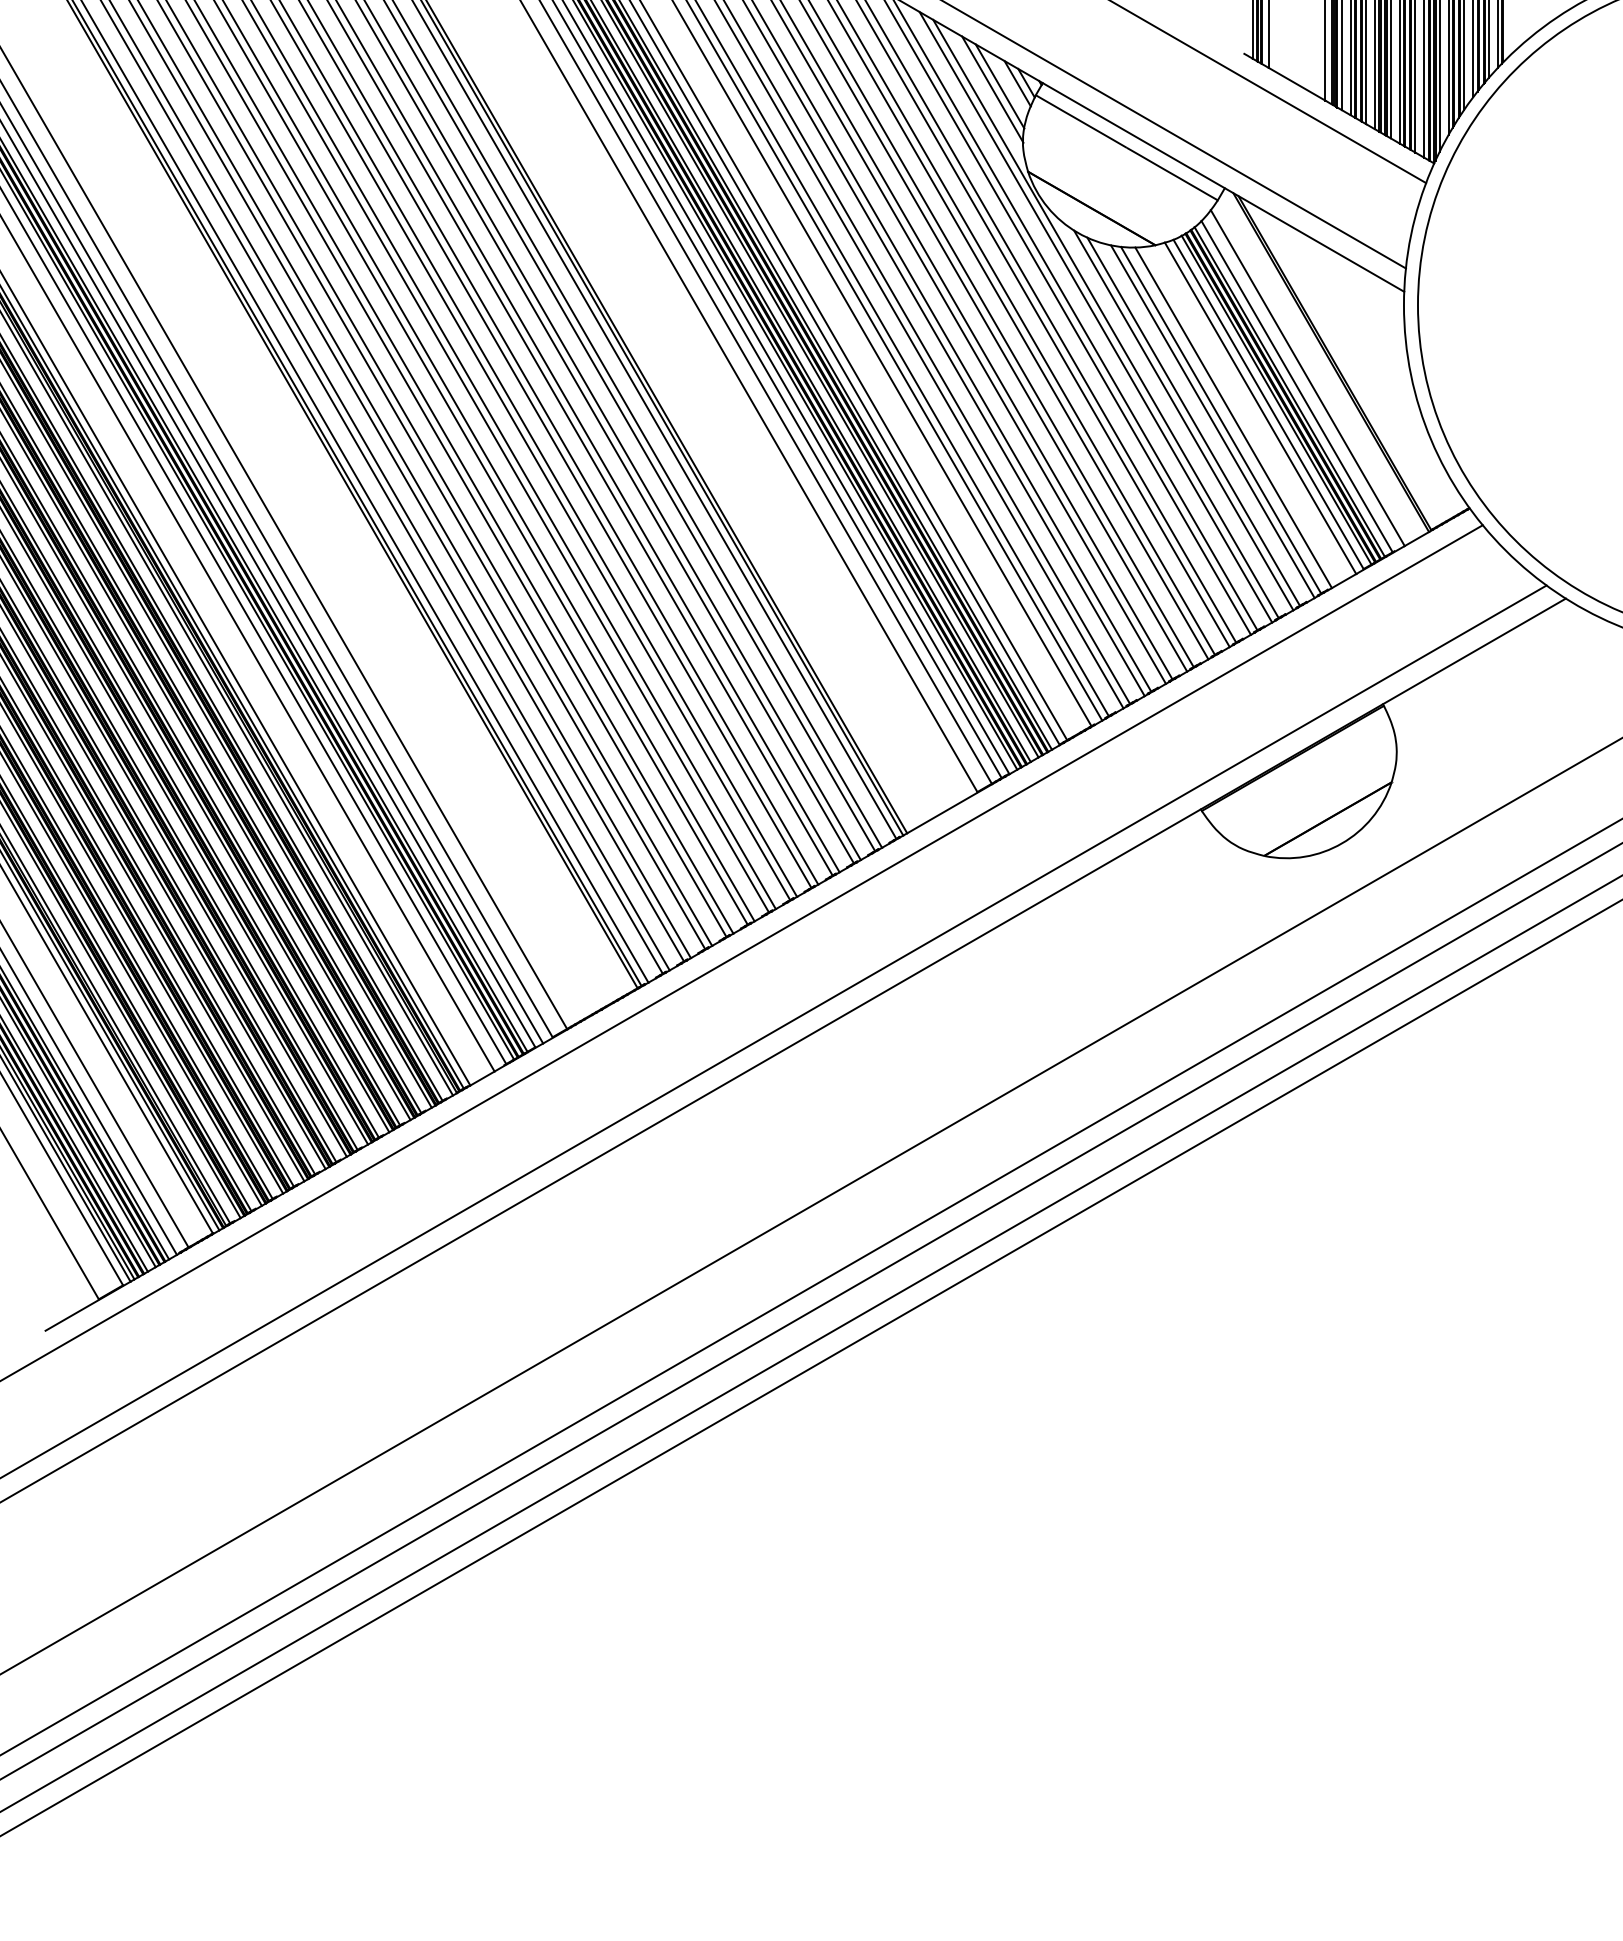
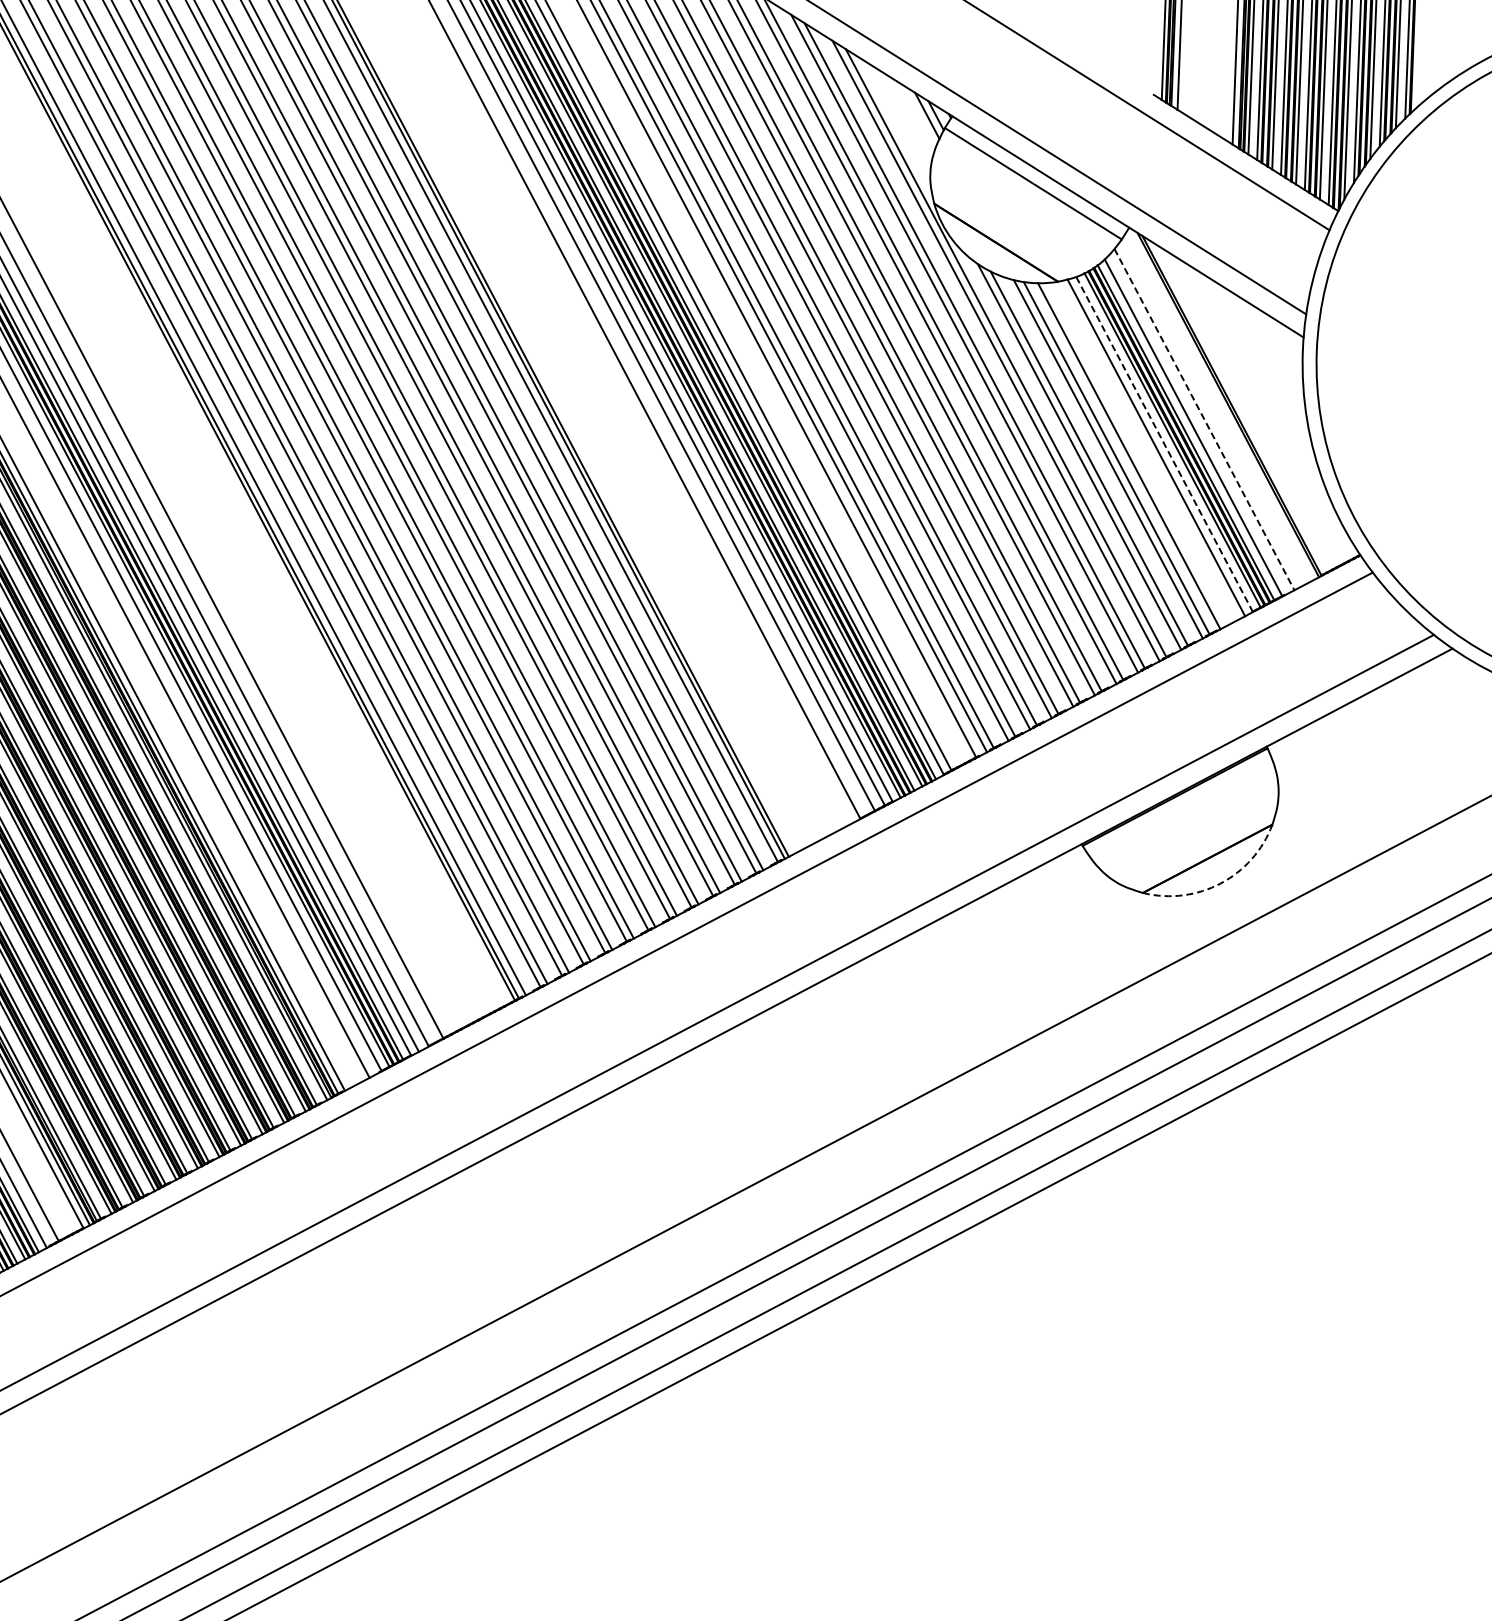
line: (999, 86) -> (909, 117), removed
line: (992, 89) -> (902, 120), removed
line: (1307, 378) -> (1204, 419), solid -> dashed
line: (1268, 404) -> (1164, 444), solid -> dashed
arc: (1341, 843) -> (1220, 883), solid -> dashed

